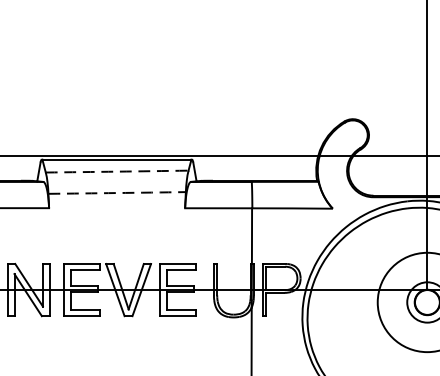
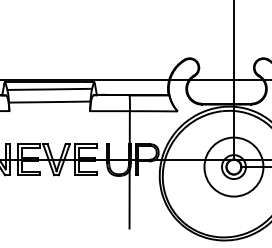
arc: (116, 171) -> (49, 89), dashed -> solid
arc: (116, 193) -> (49, 102), dashed -> solid

